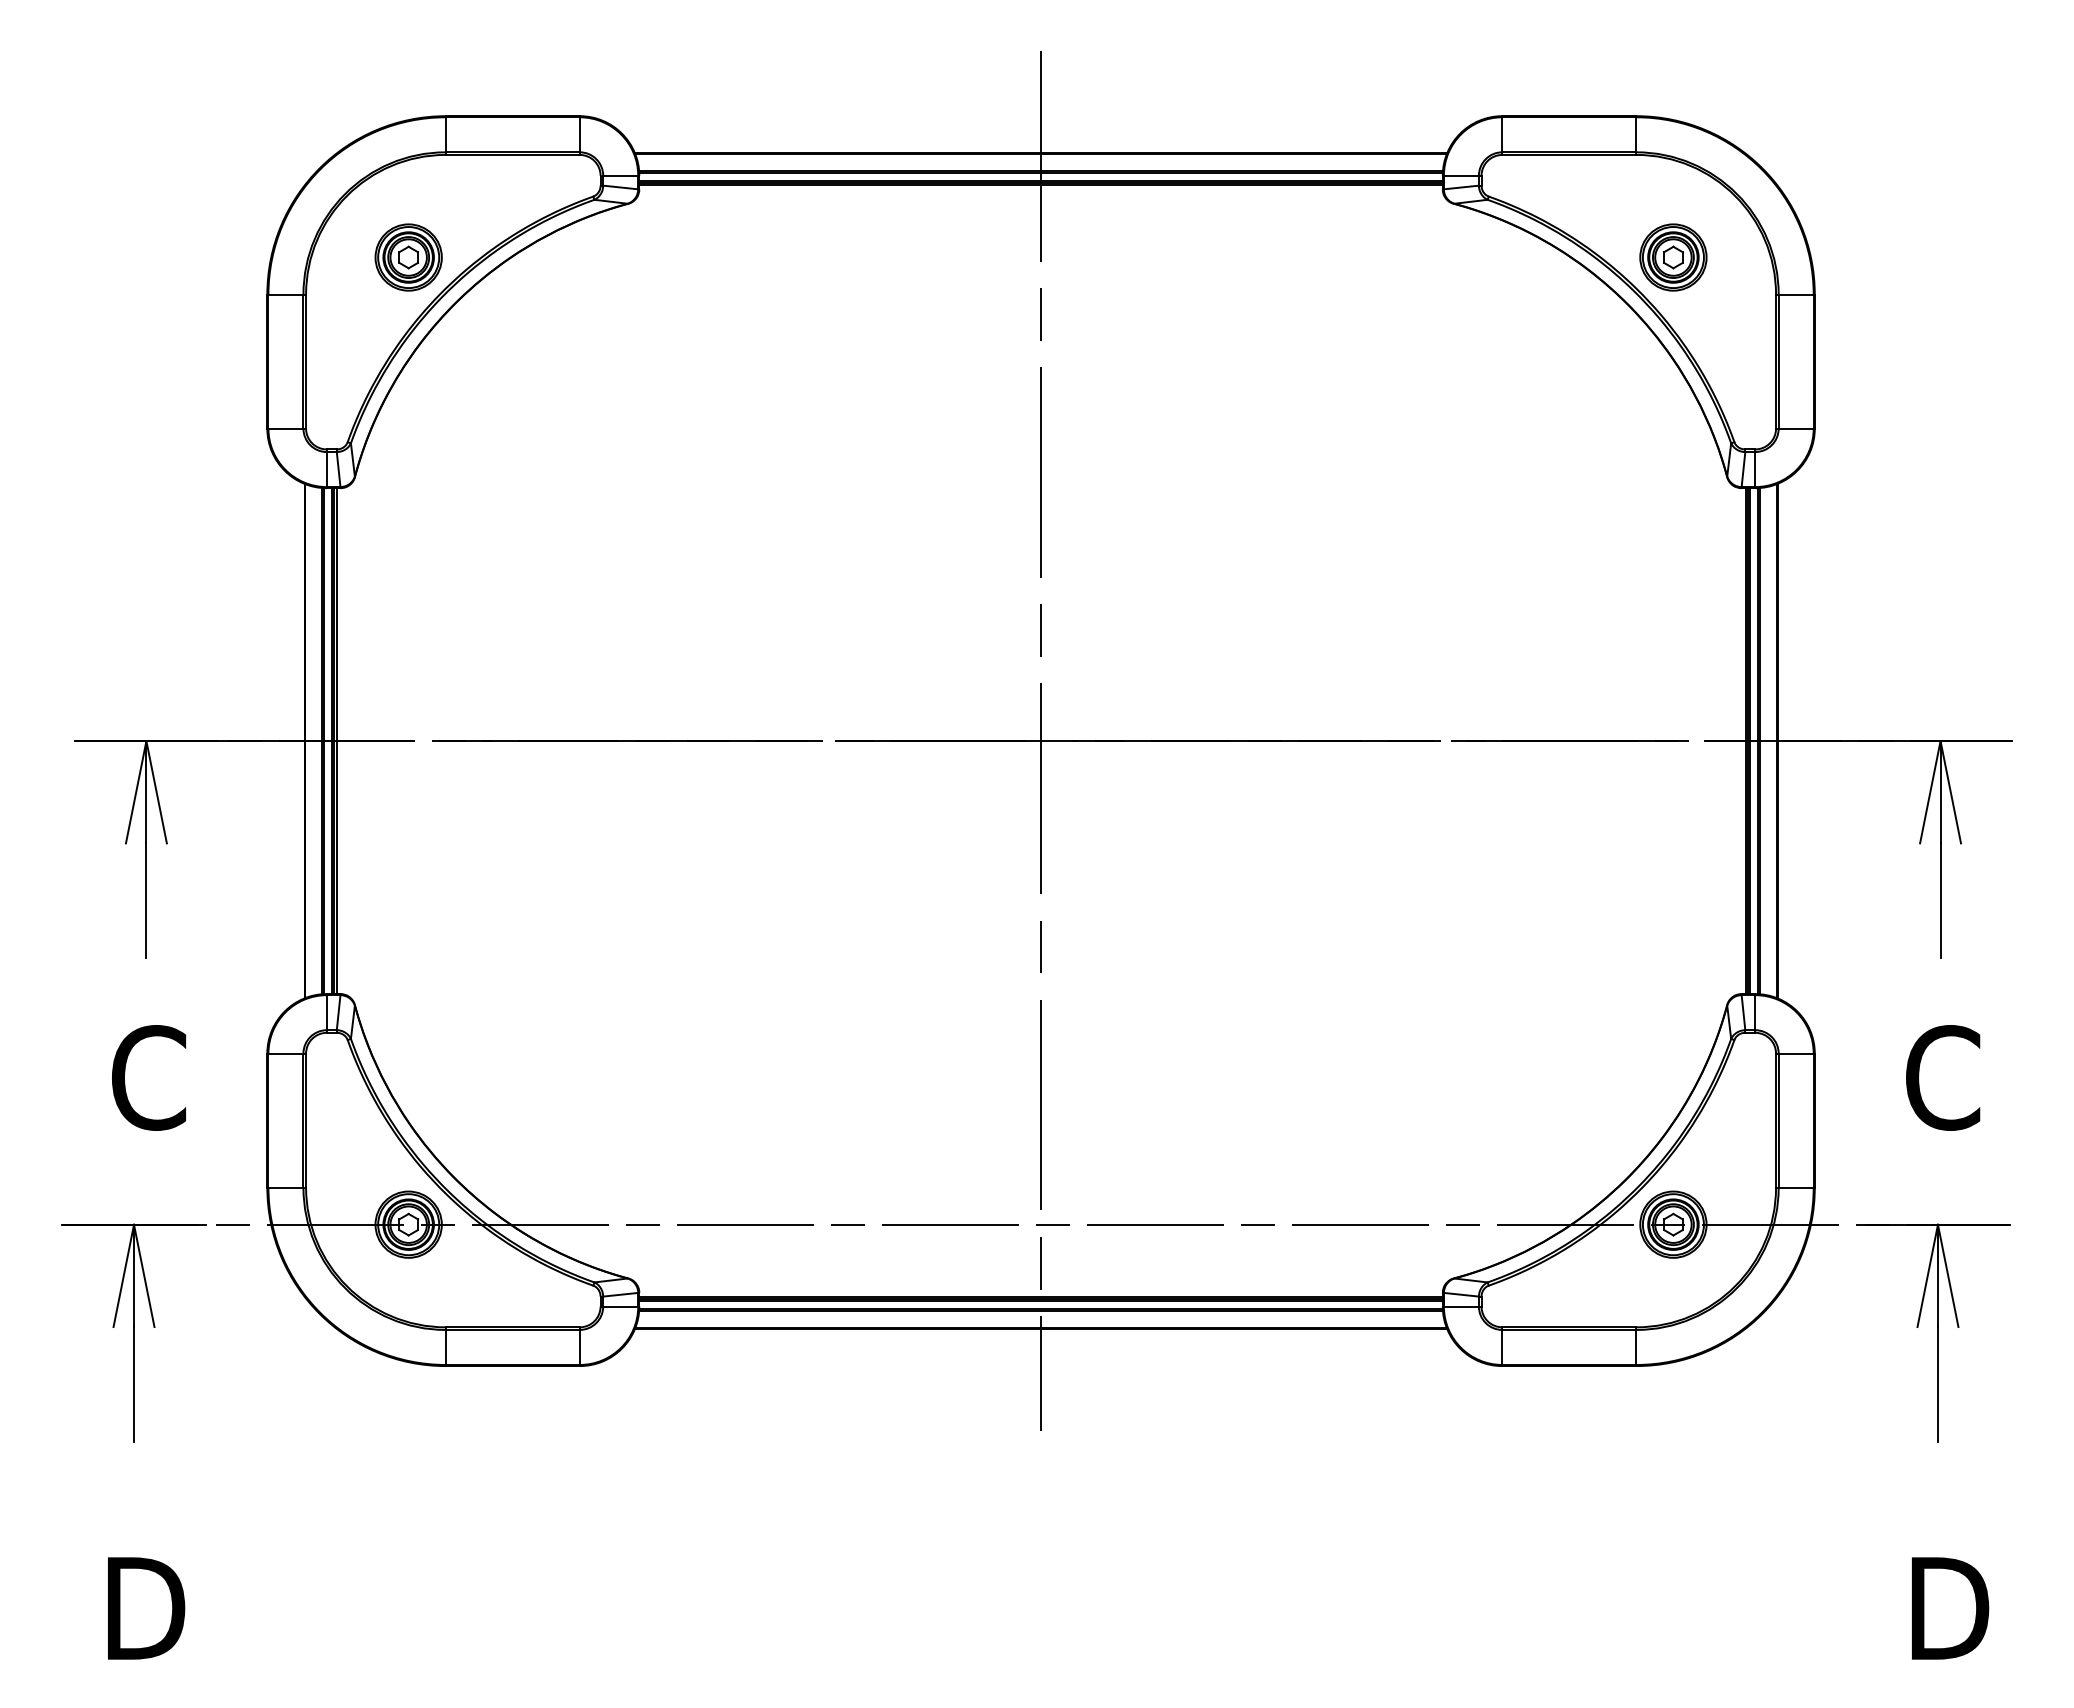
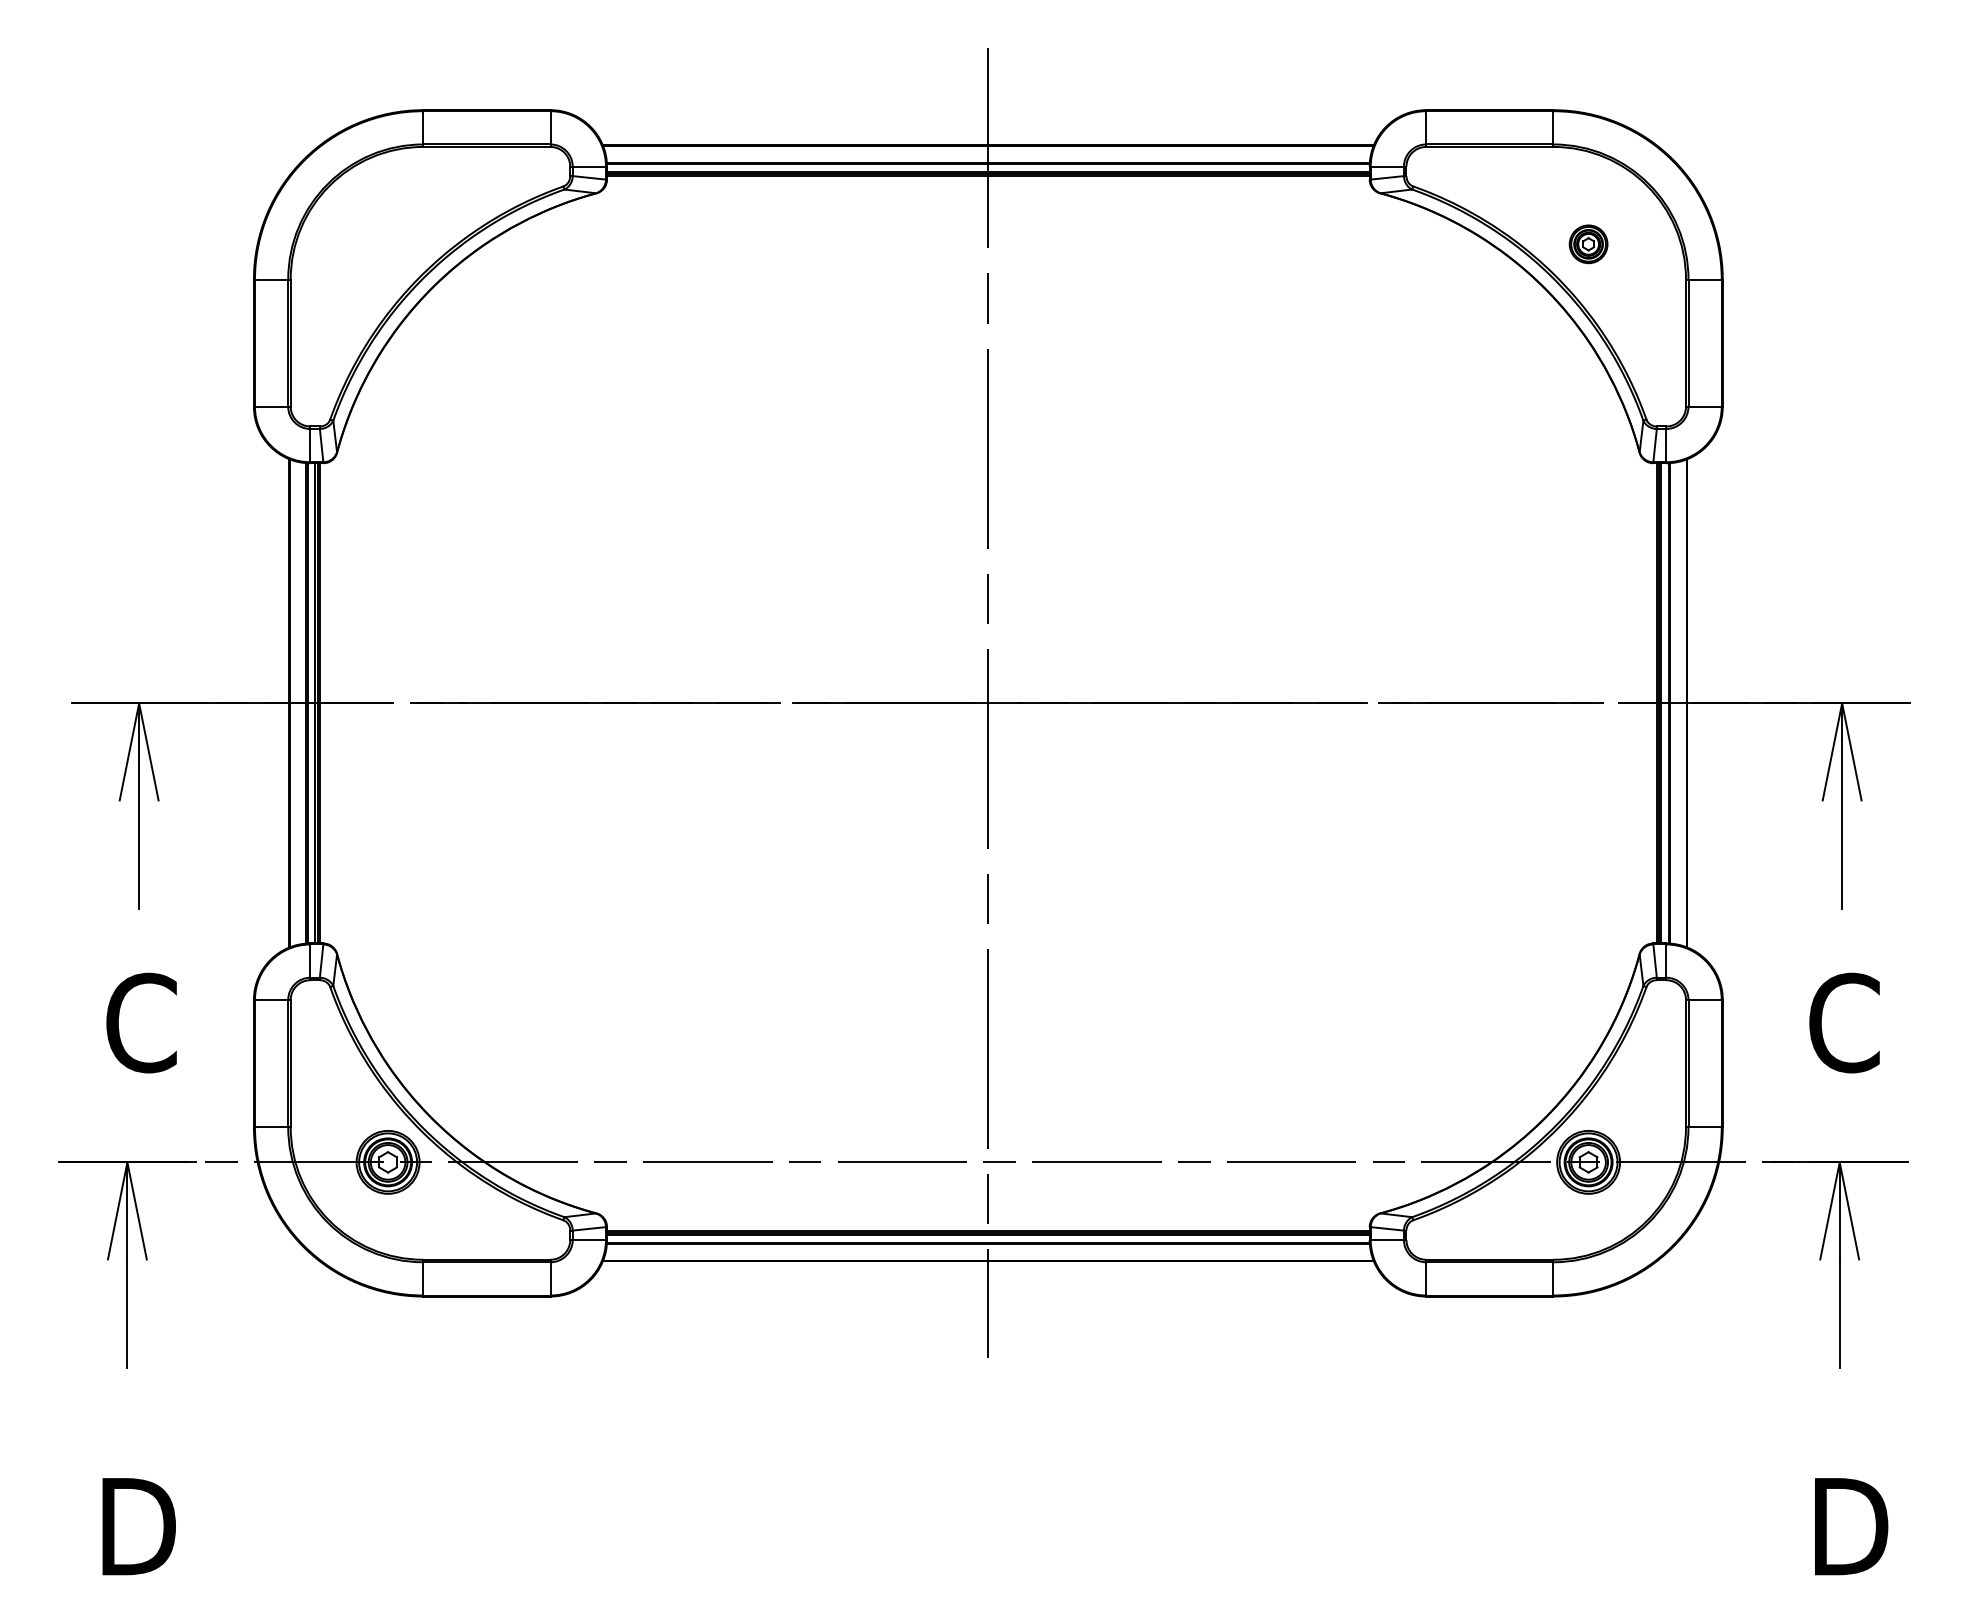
part: (408, 257) -> (387, 244), removed
part: (1673, 257) -> (1588, 244), size x0.6

